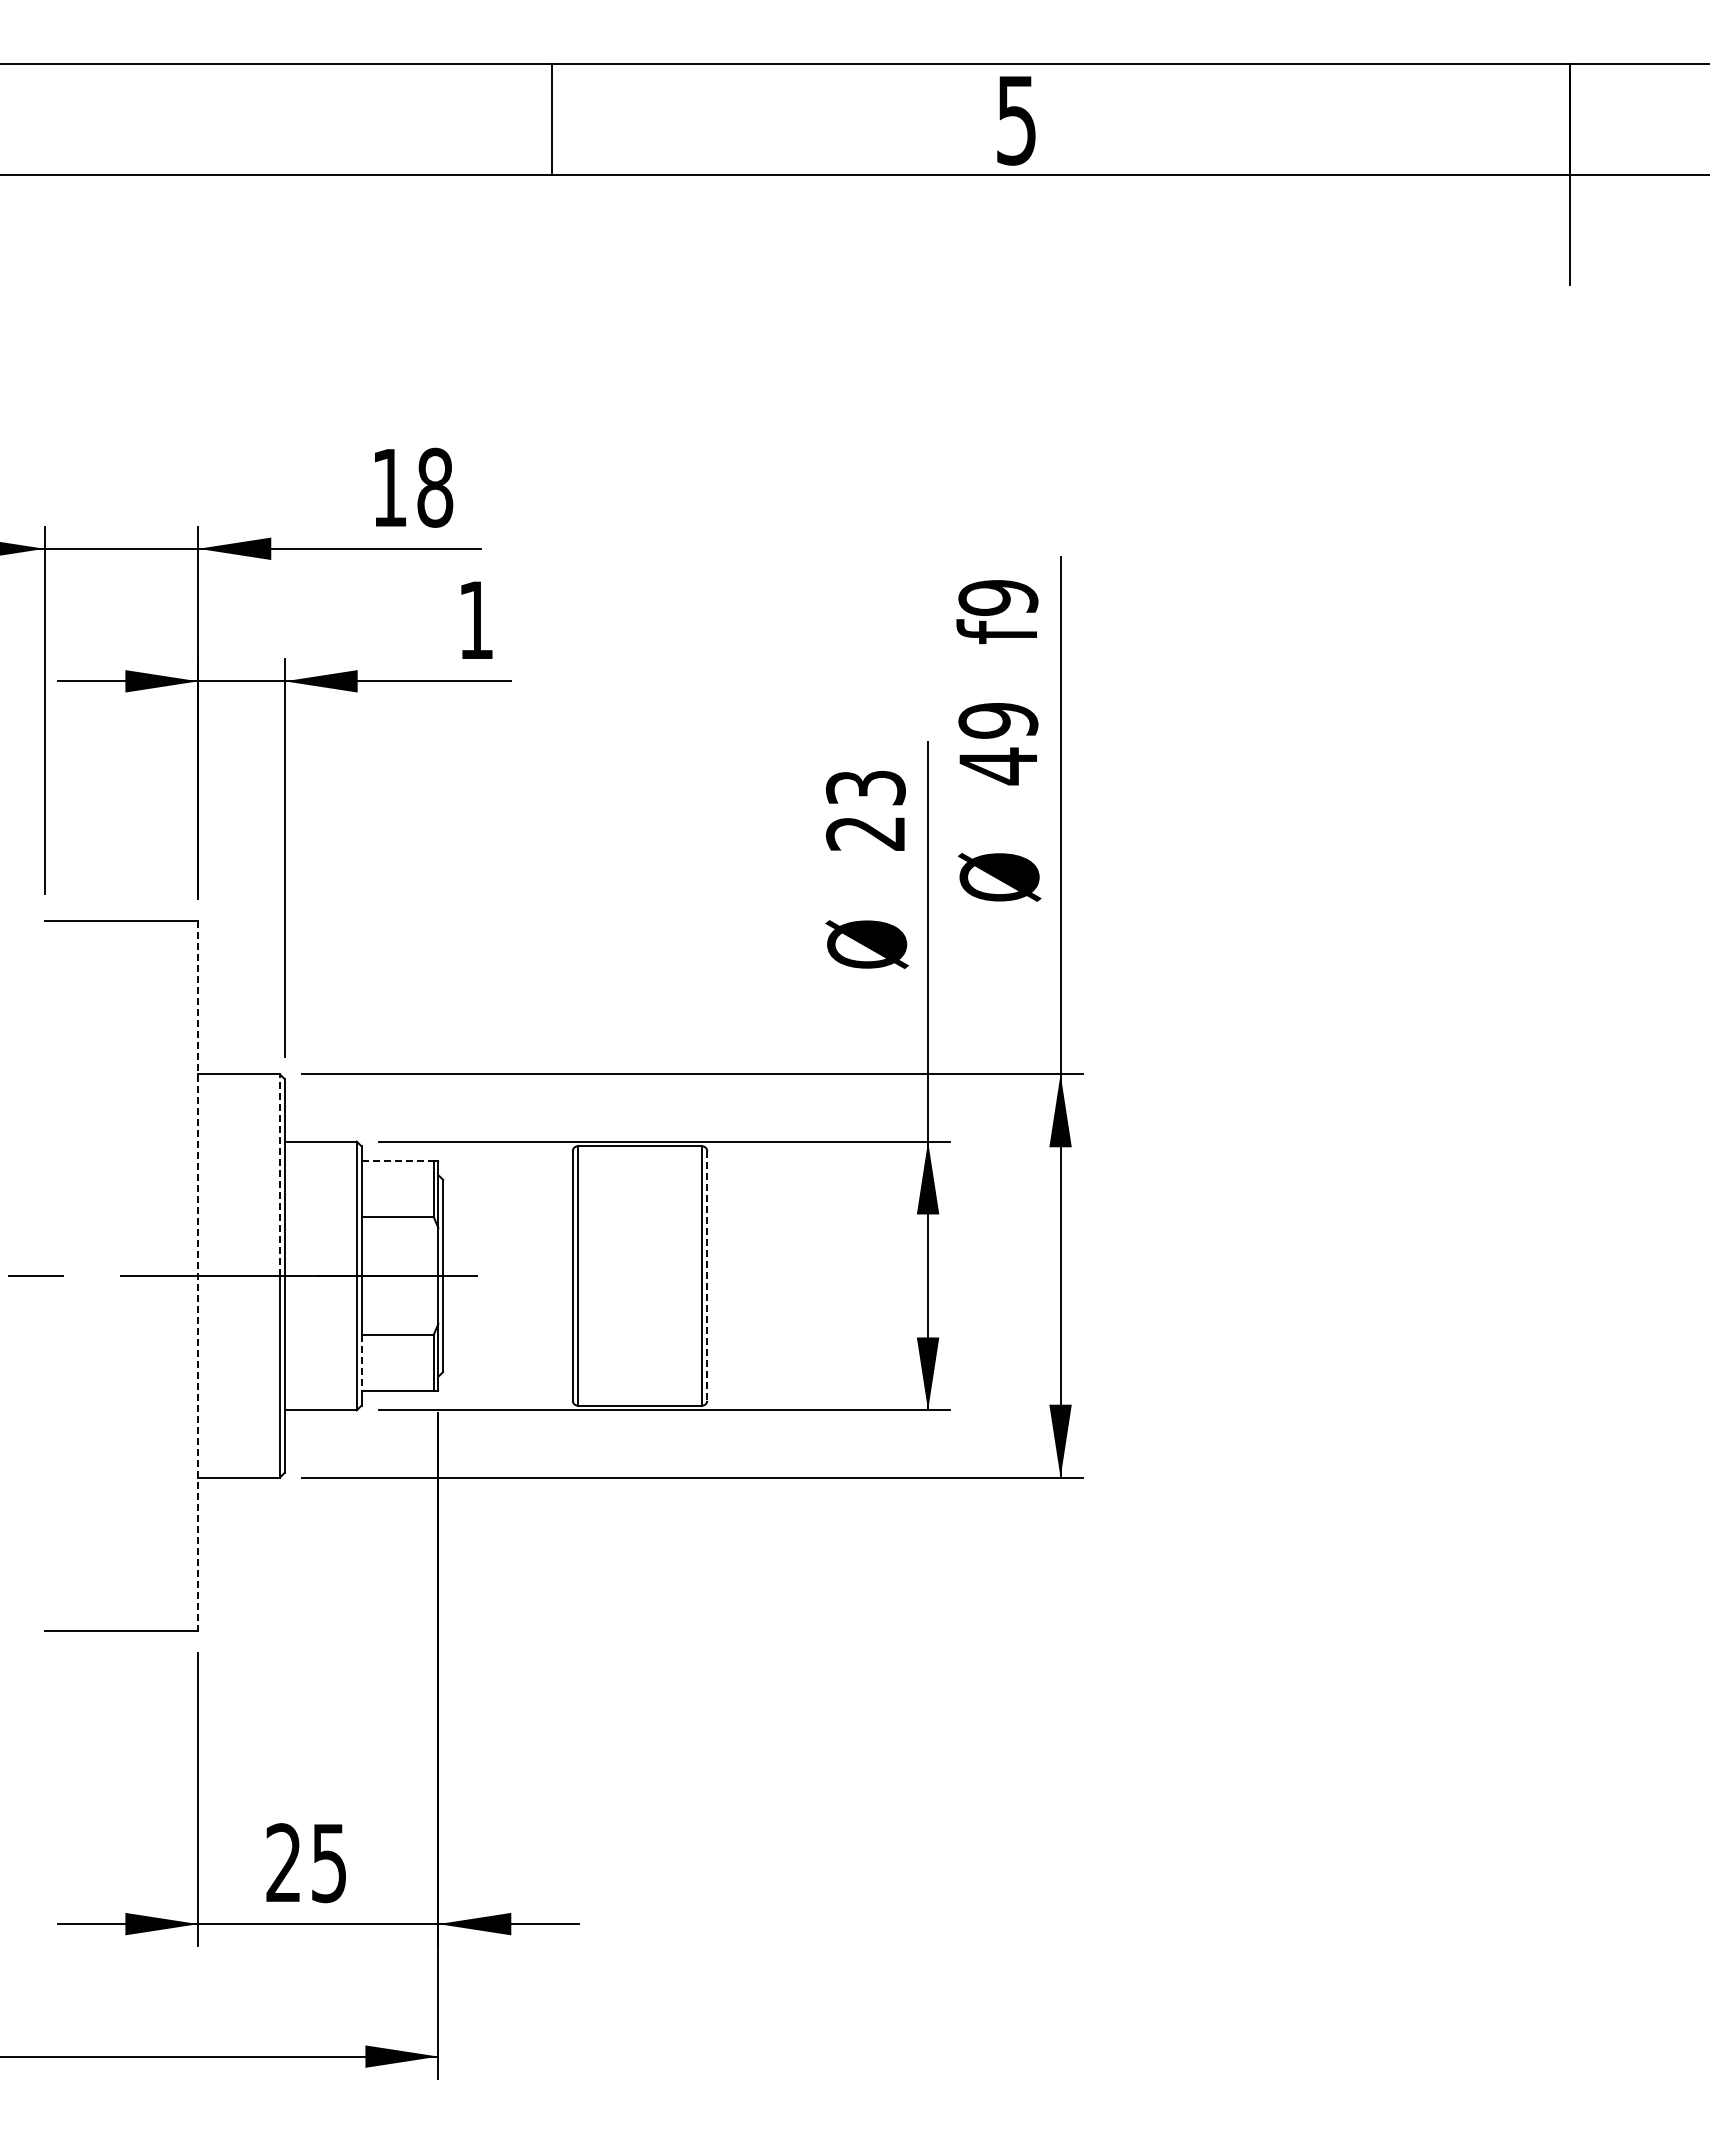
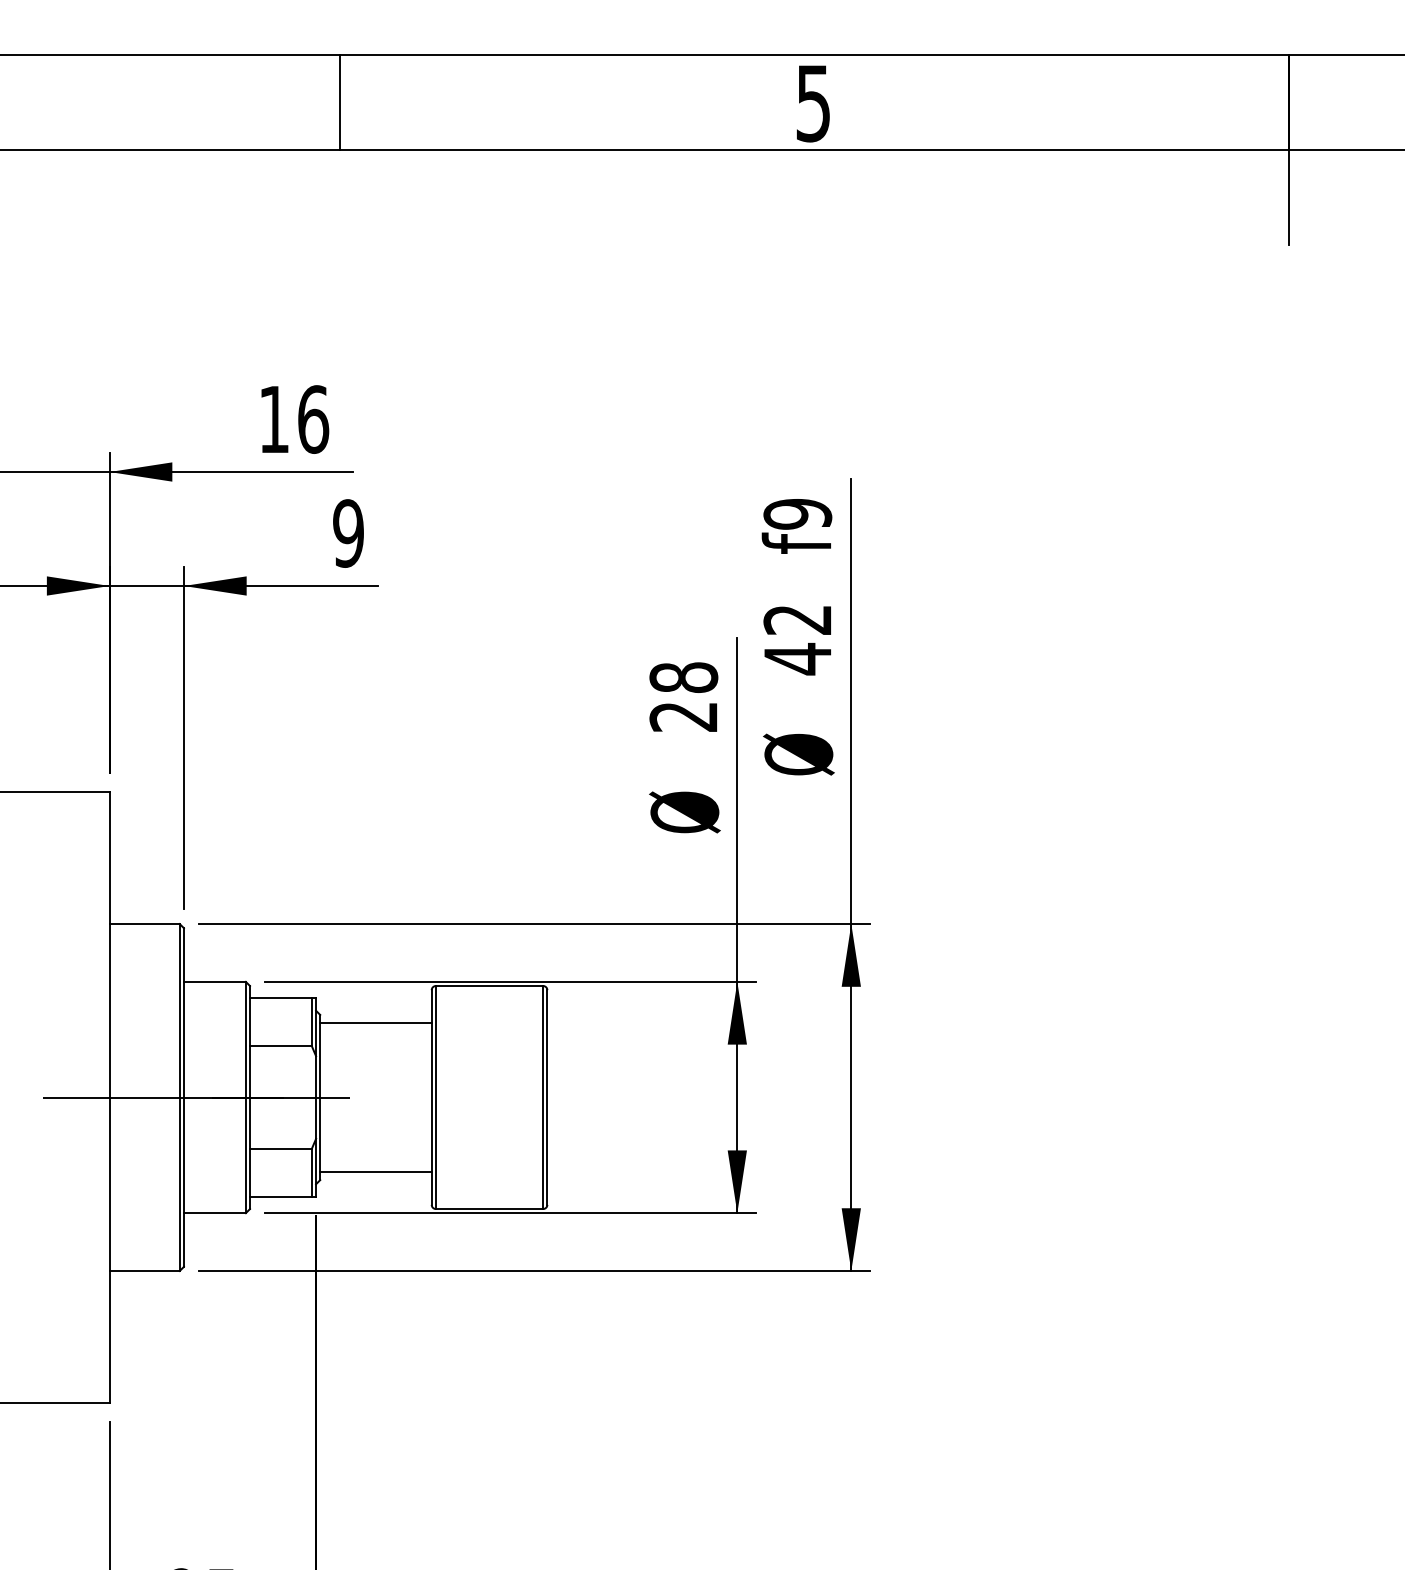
line: (551, 119) -> (339, 102), moved
text: (435, 487) -> (313, 419), 18 -> 16
text: (475, 620) -> (348, 533), 1 -> 9
text: (998, 720) -> (797, 619), 49 -> 42
text: (865, 787) -> (683, 677), 23 -> 28
line: (398, 1160) -> (281, 998), dashed -> solid
line: (279, 1175) -> (179, 1011), dashed -> solid
line: (507, 1189) -> (375, 1023), added
line: (707, 1275) -> (547, 1097), dashed -> solid
line: (198, 1276) -> (109, 1097), dashed -> solid
line: (507, 1362) -> (375, 1171), added
line: (361, 1363) -> (249, 1172), dashed -> solid

